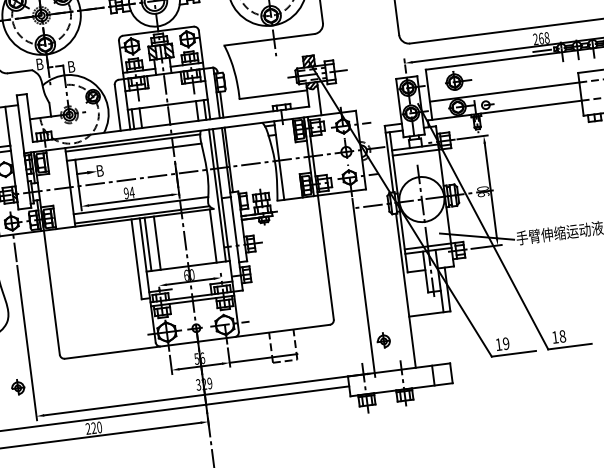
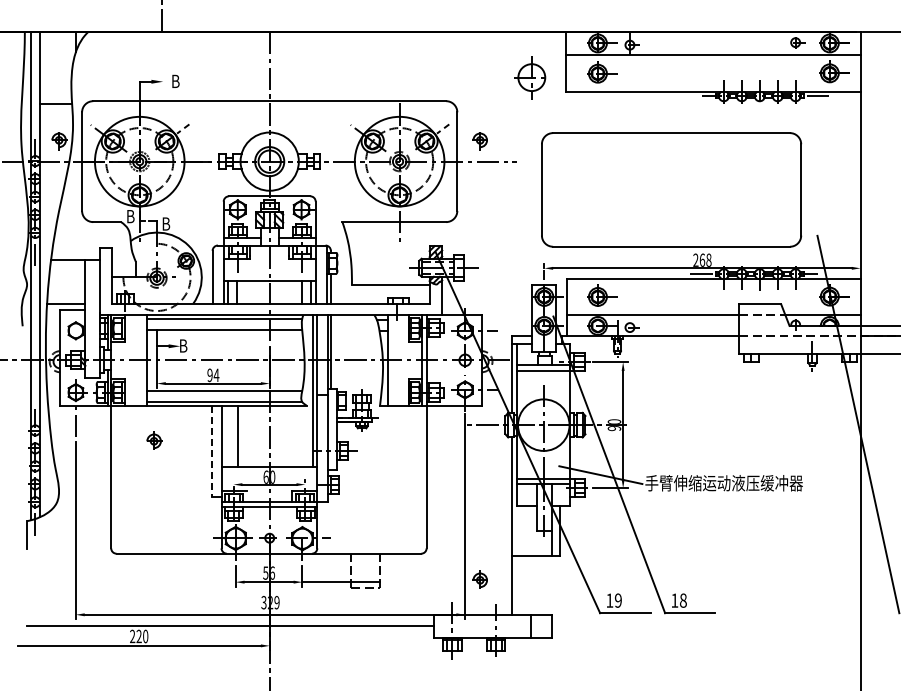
line: (213, 235) -> (302, 435), removed
line: (148, 243) -> (227, 435), removed
line: (137, 259) -> (212, 451), solid -> dashed
part: (18, 387) -> (154, 440), moved

